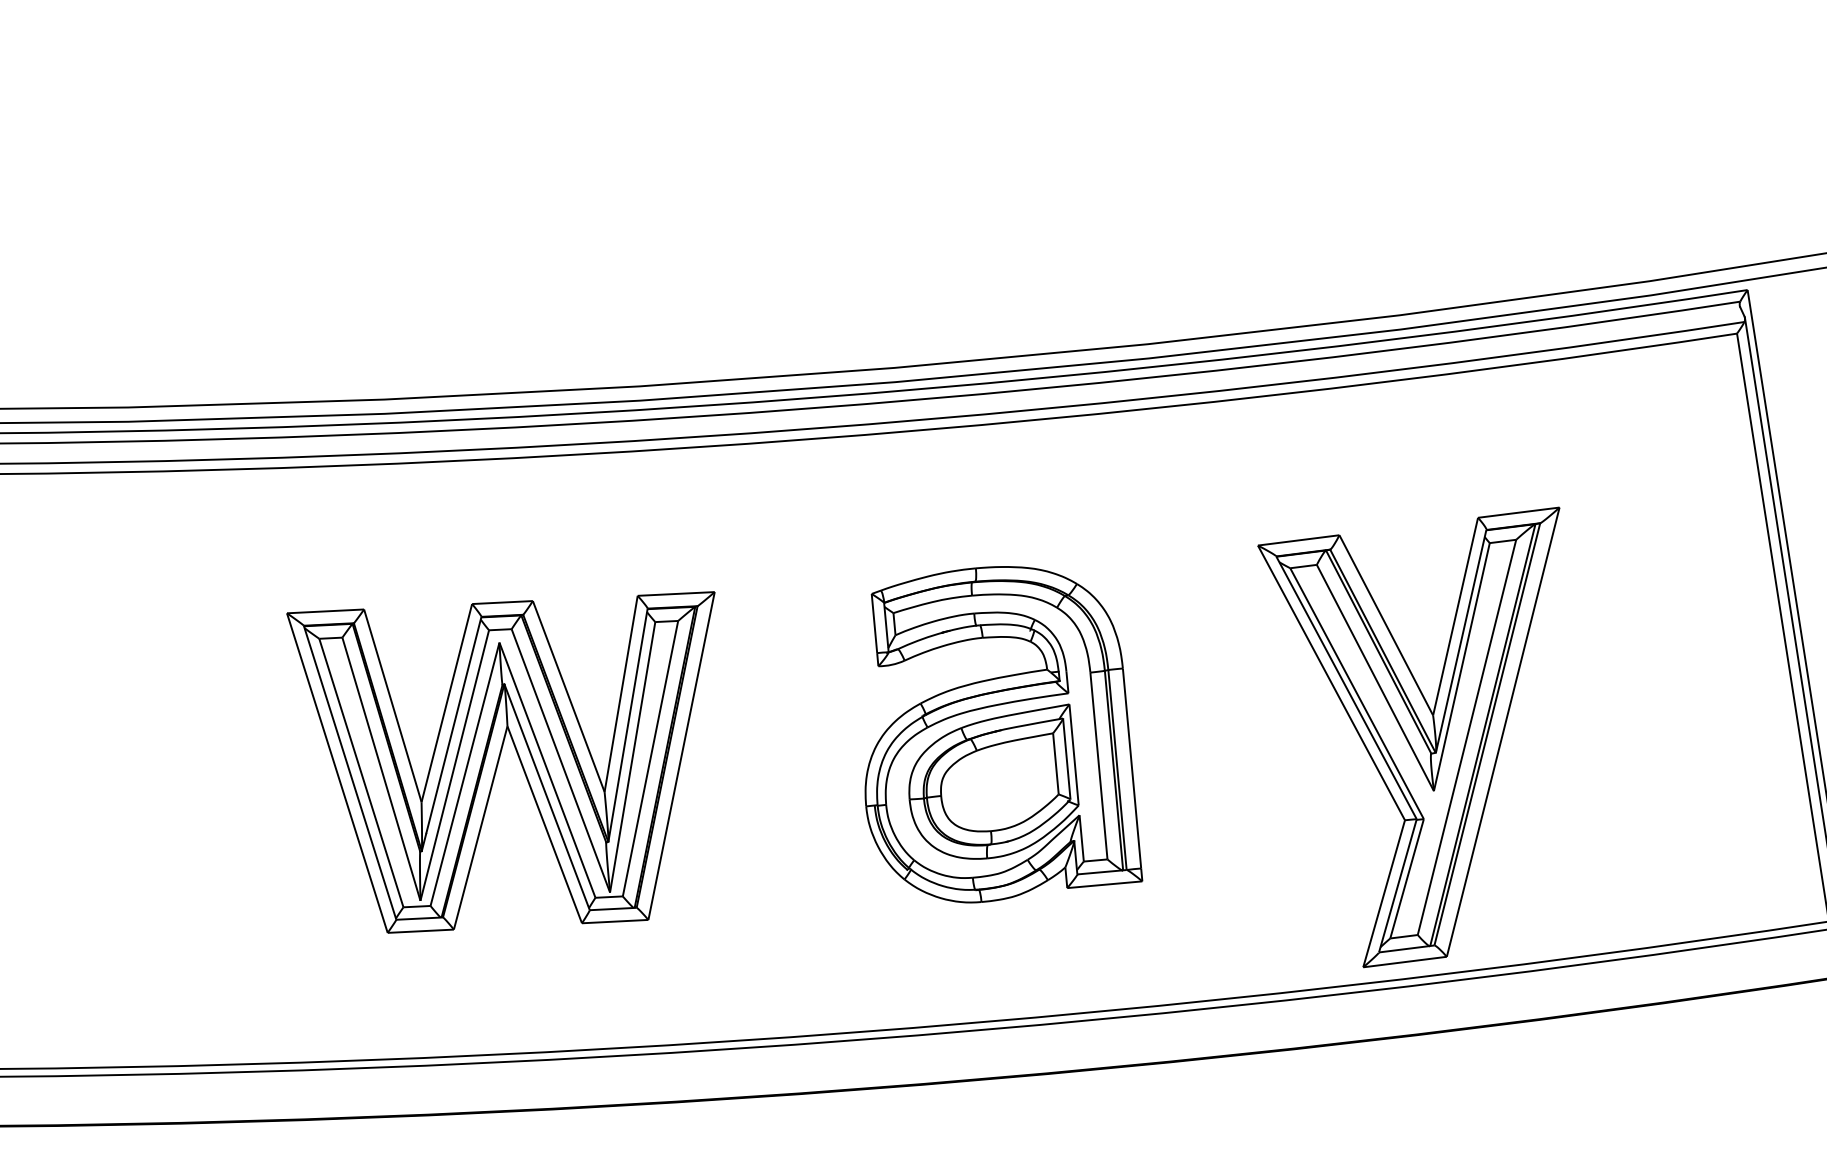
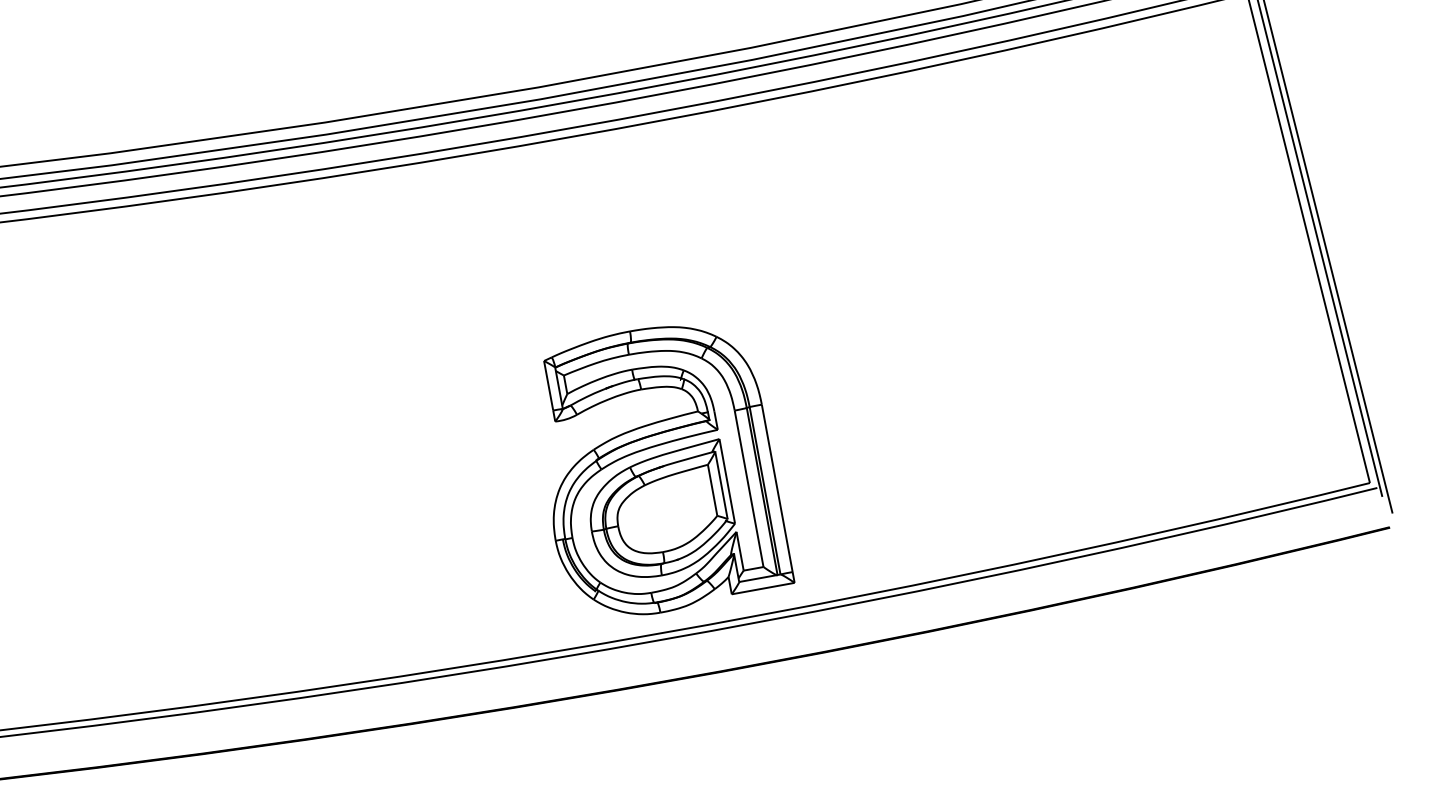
part: (1003, 734) -> (666, 469), moved
part: (1408, 737) -> (1000, 359), removed
part: (500, 762) -> (236, 450), removed

